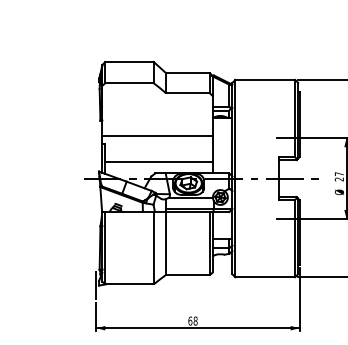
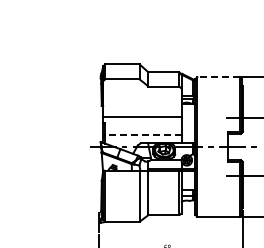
line: (265, 80) -> (218, 77), solid -> dashed
line: (157, 162) -> (142, 135), solid -> dashed

